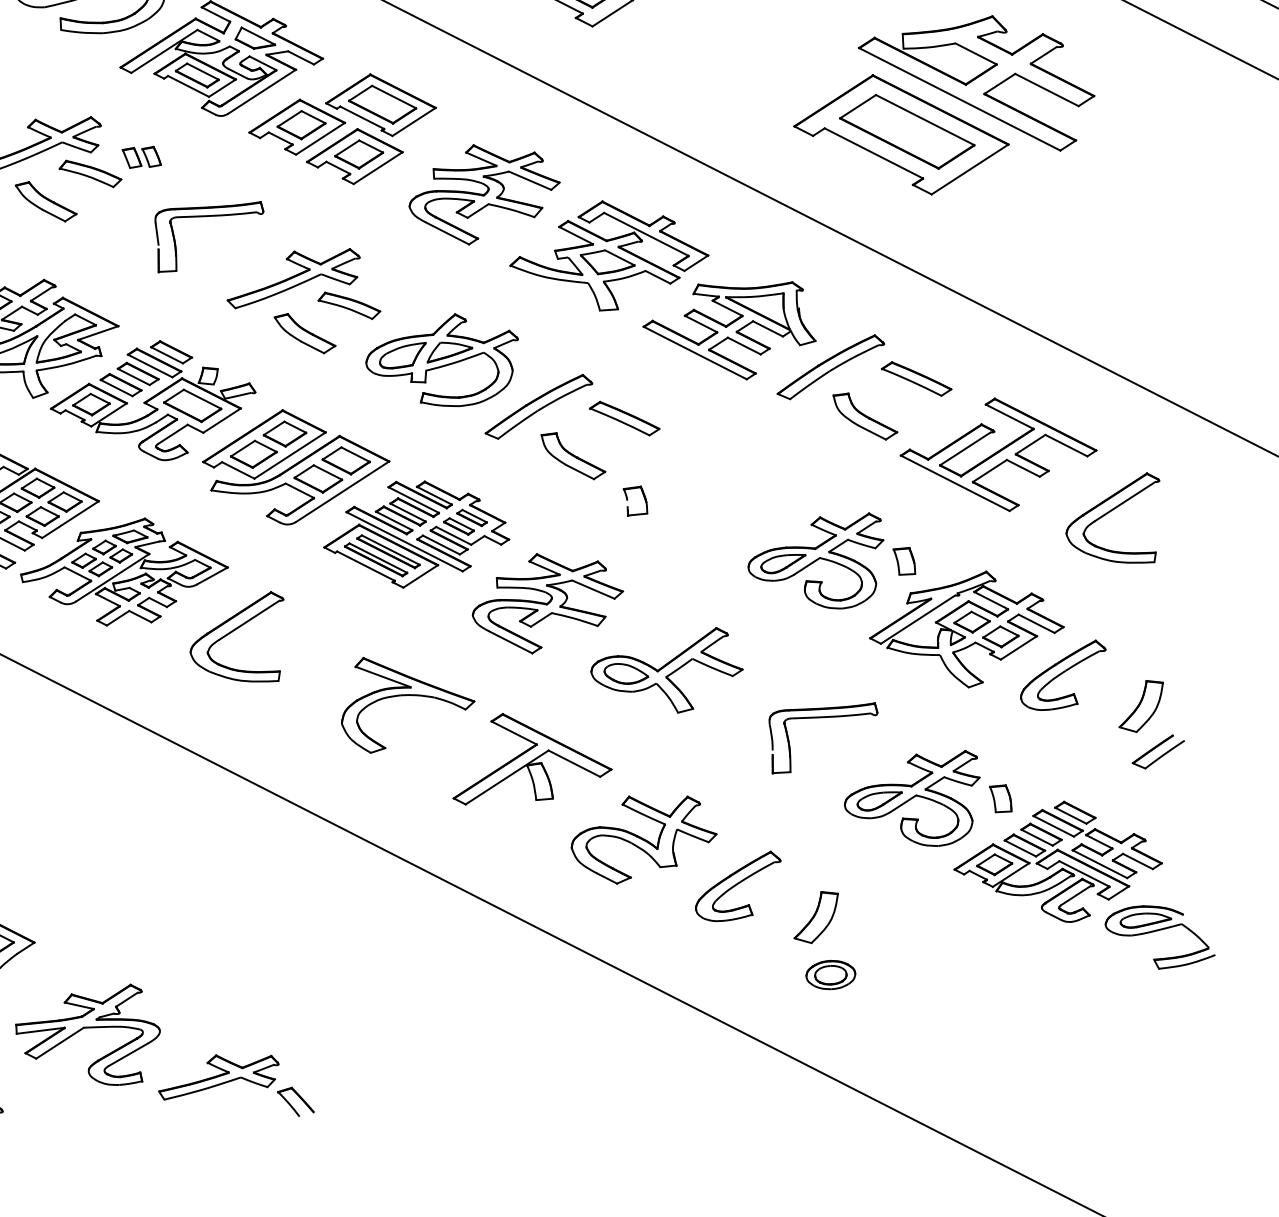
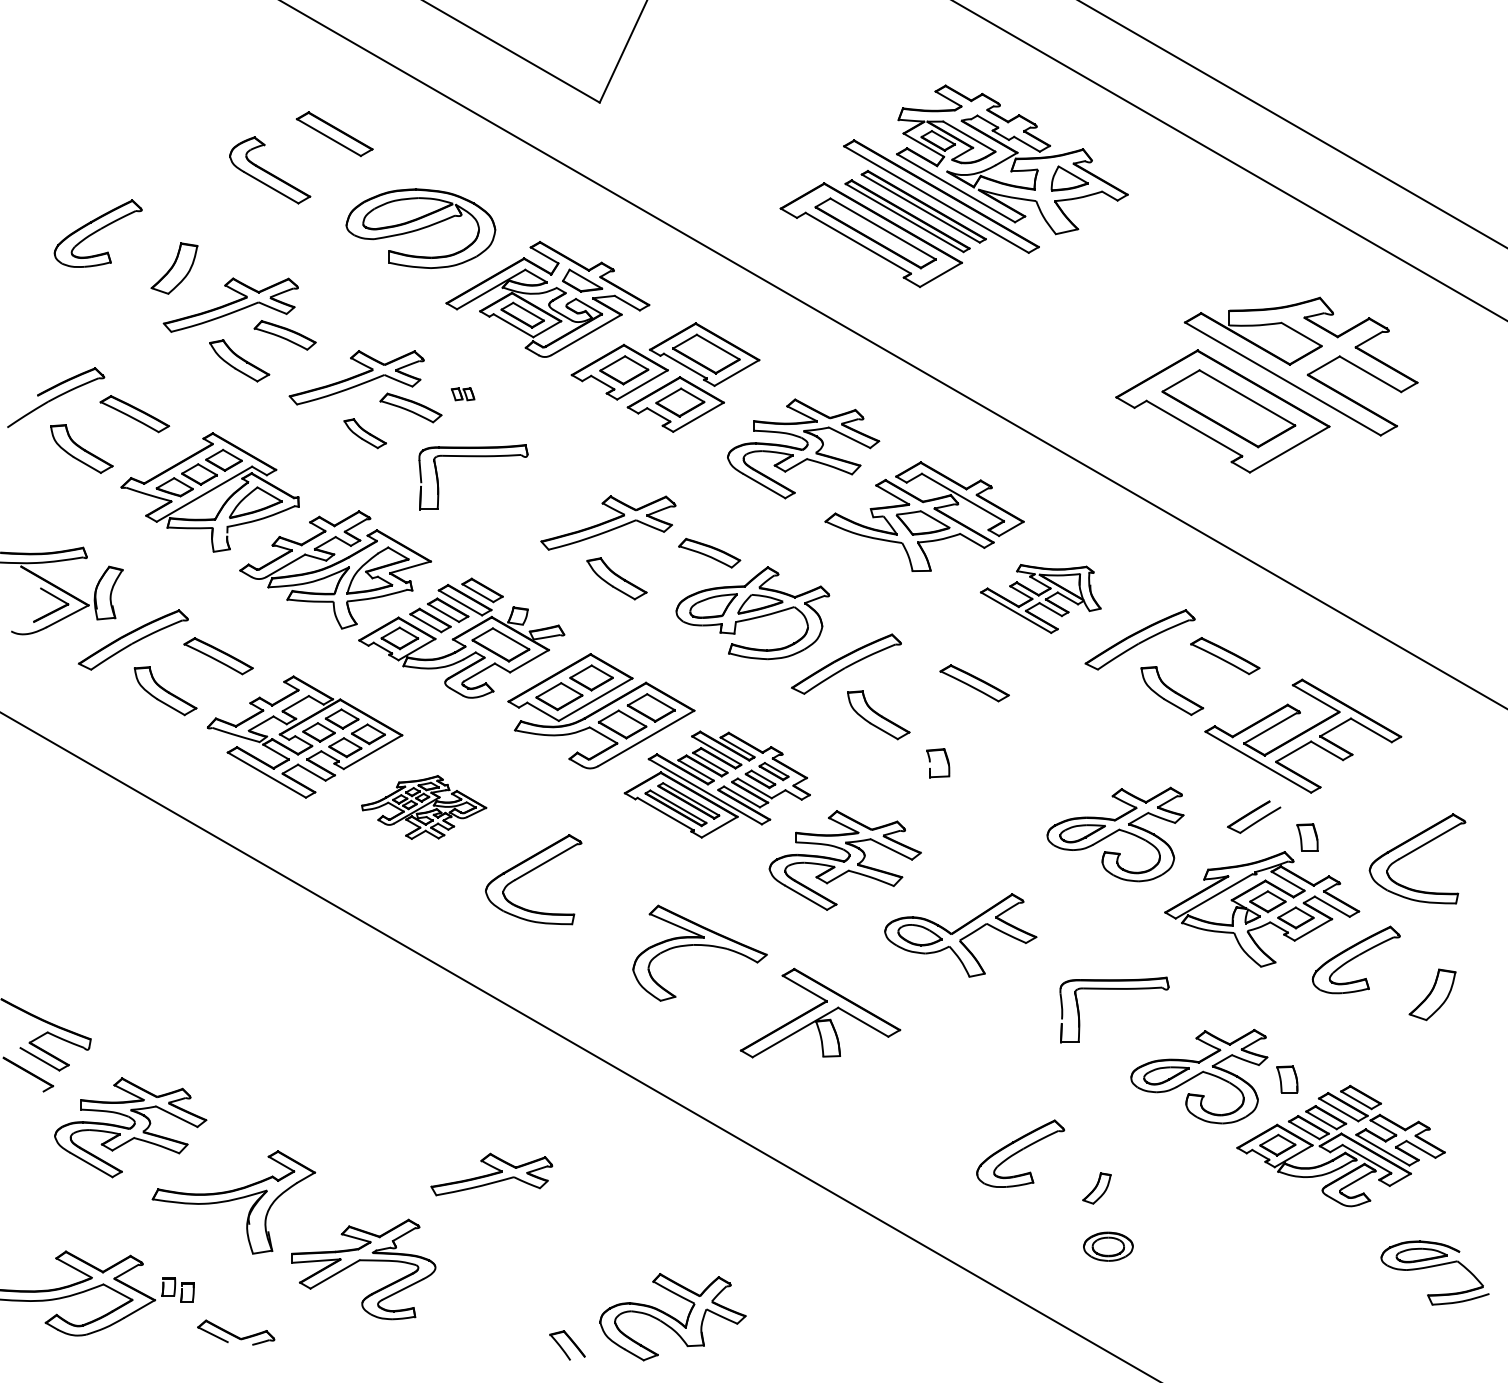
part: (141, 157) -> (462, 394), size x0.6
part: (45, 201) -> (364, 433), size x0.7
part: (209, 217) -> (473, 457), moved
part: (349, 306) -> (709, 553), moved
part: (729, 331) -> (1040, 598), size x0.7
part: (624, 418) -> (974, 683), moved
part: (1110, 512) -> (1414, 851), moved
part: (904, 561) -> (1307, 837), moved
part: (123, 572) -> (423, 807), size x0.6
part: (1158, 751) -> (1254, 816), moved
part: (643, 839) -> (672, 1317), moved
part: (815, 917) -> (1096, 1188), size x0.6
part: (1159, 936) -> (1434, 1272), moved
part: (218, 1075) -> (491, 1174), moved

